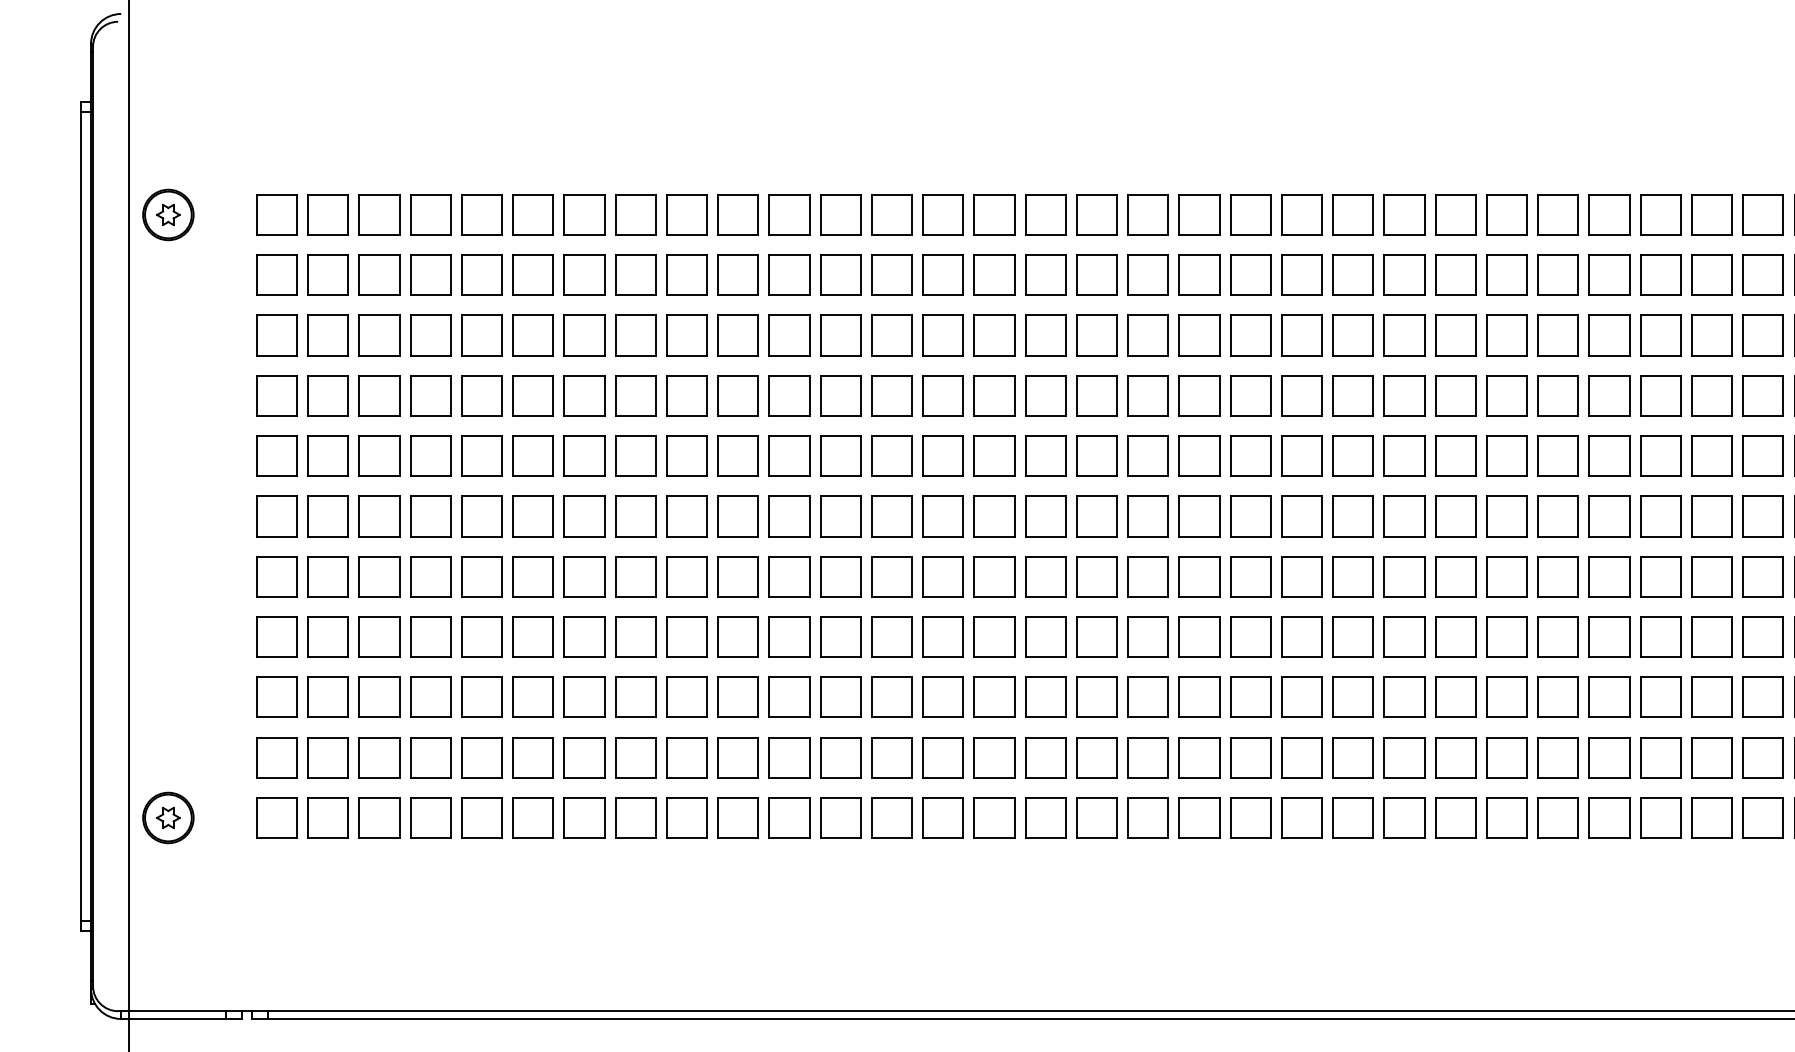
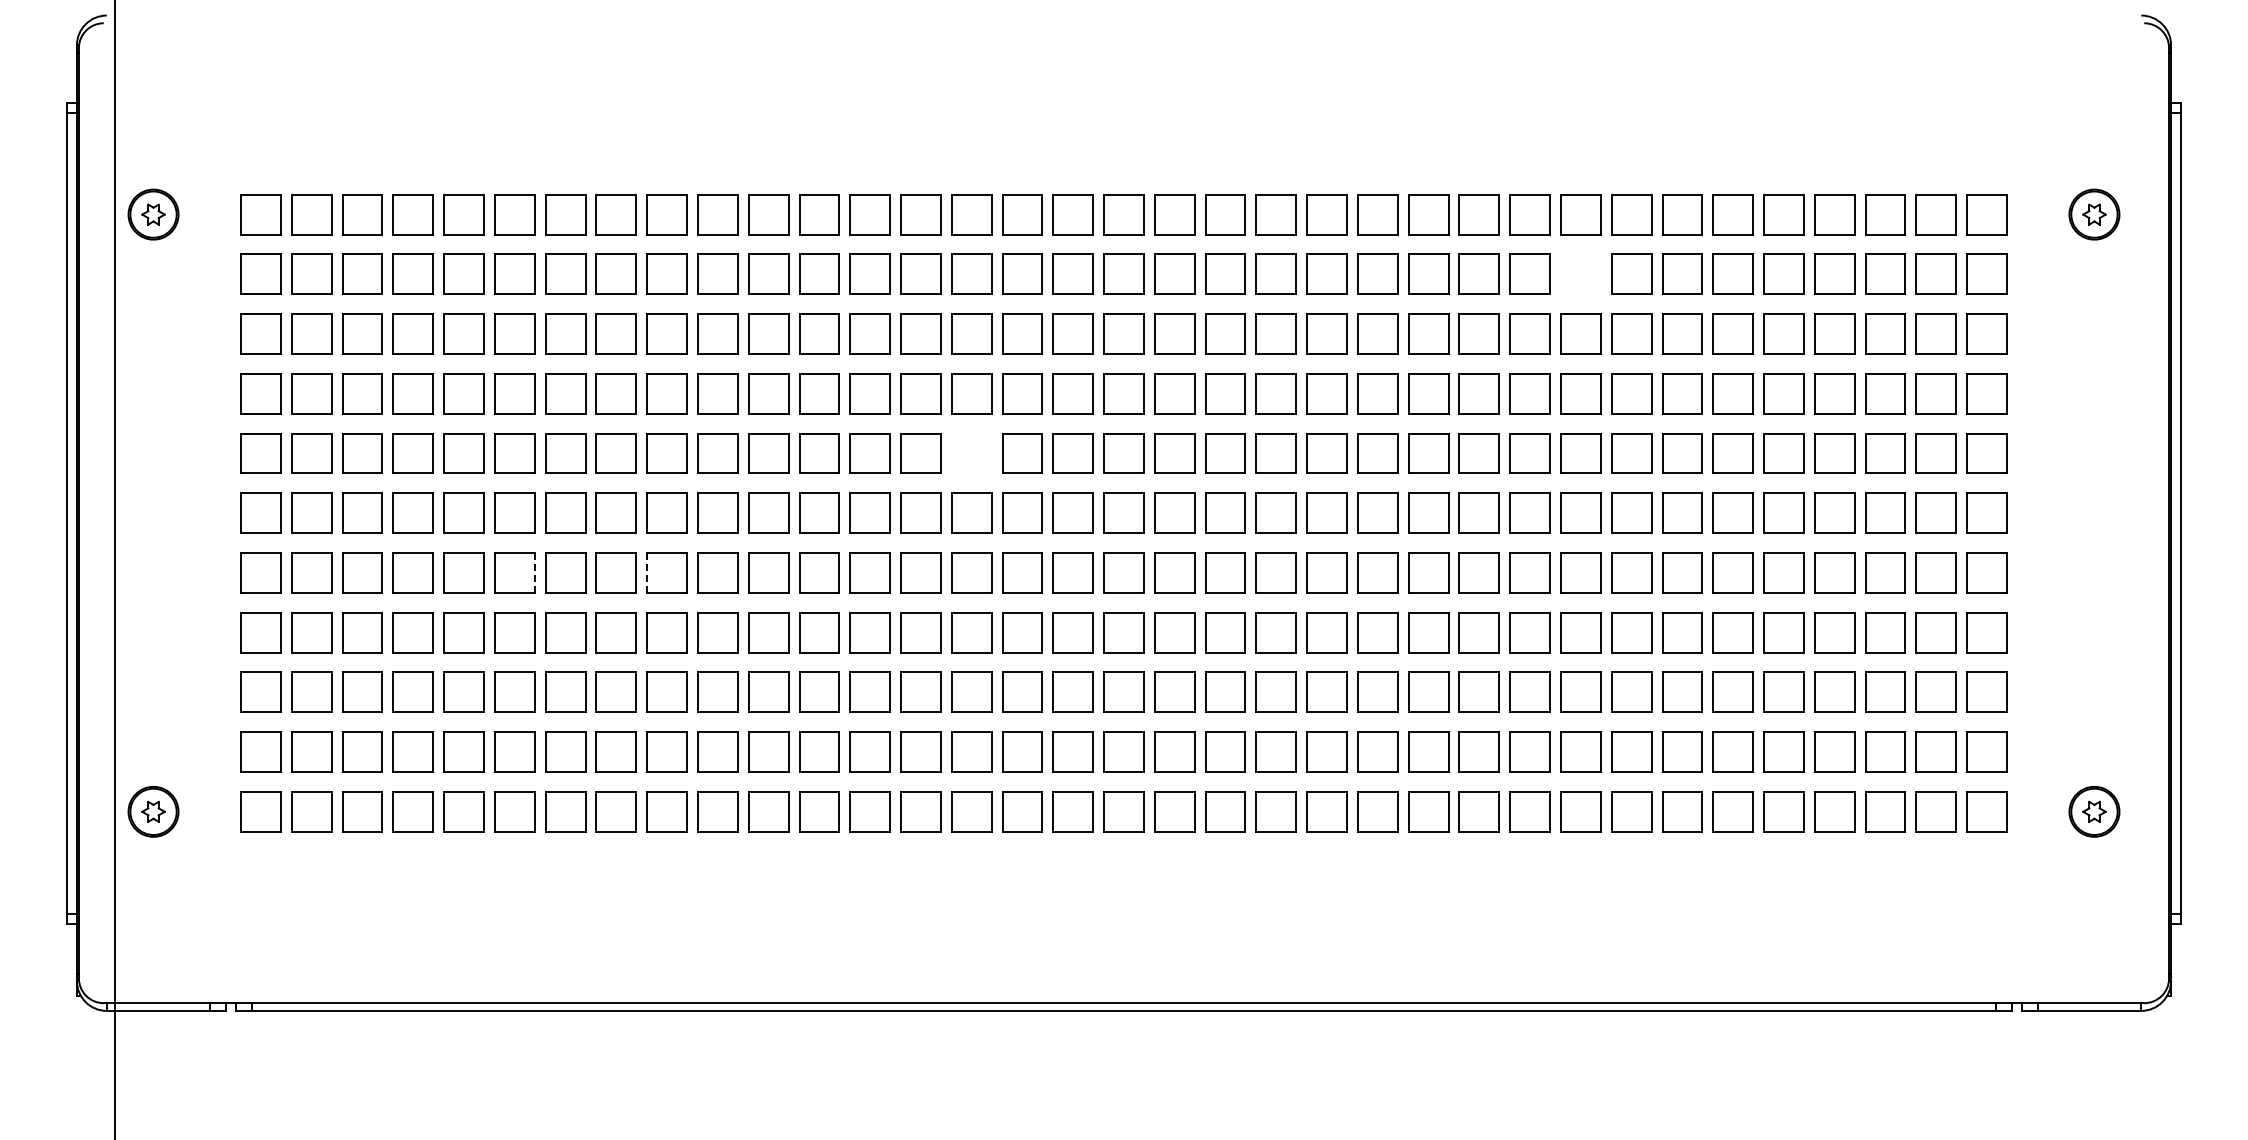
part: (1609, 274) -> (1580, 273), removed
part: (994, 456) -> (971, 453), removed
line: (553, 576) -> (534, 572), solid -> dashed
line: (667, 576) -> (647, 572), solid -> dashed

